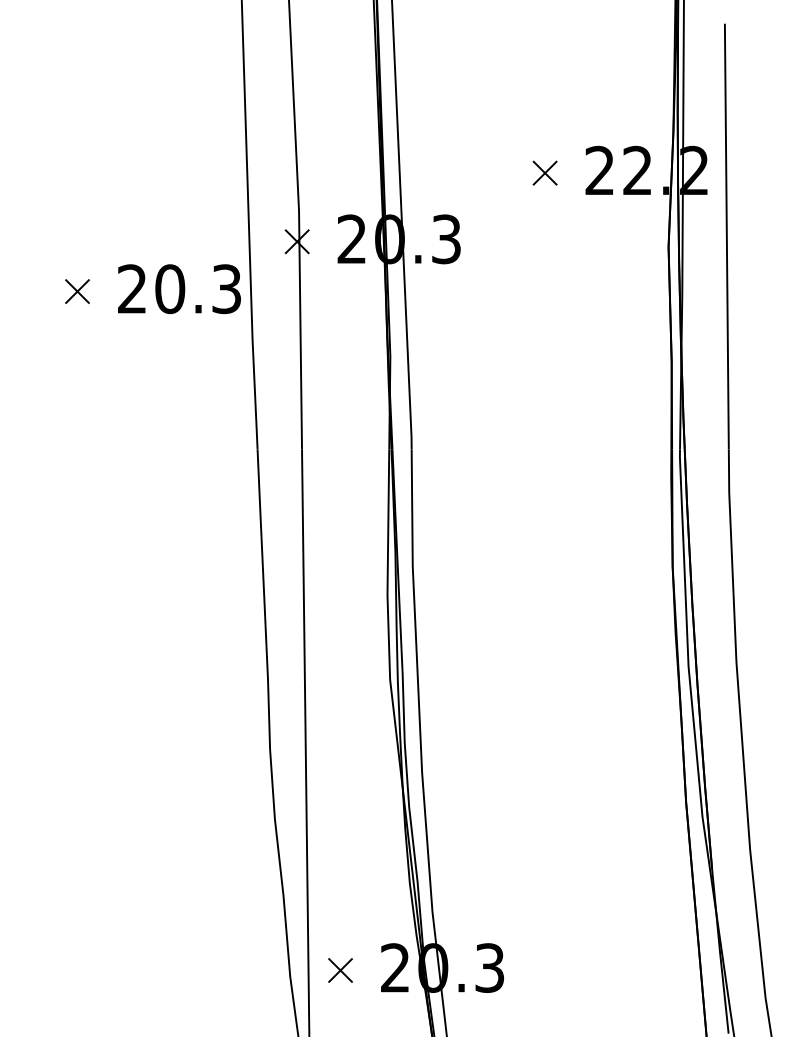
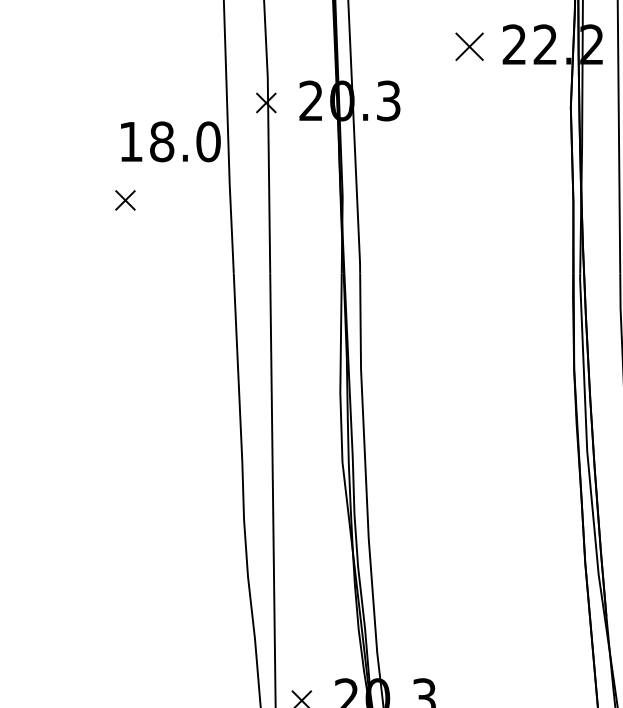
part: (544, 172) -> (469, 46), size x1.4
text: (179, 289) -> (169, 142), 20.3 -> 18.0
part: (77, 291) -> (125, 200), moved

